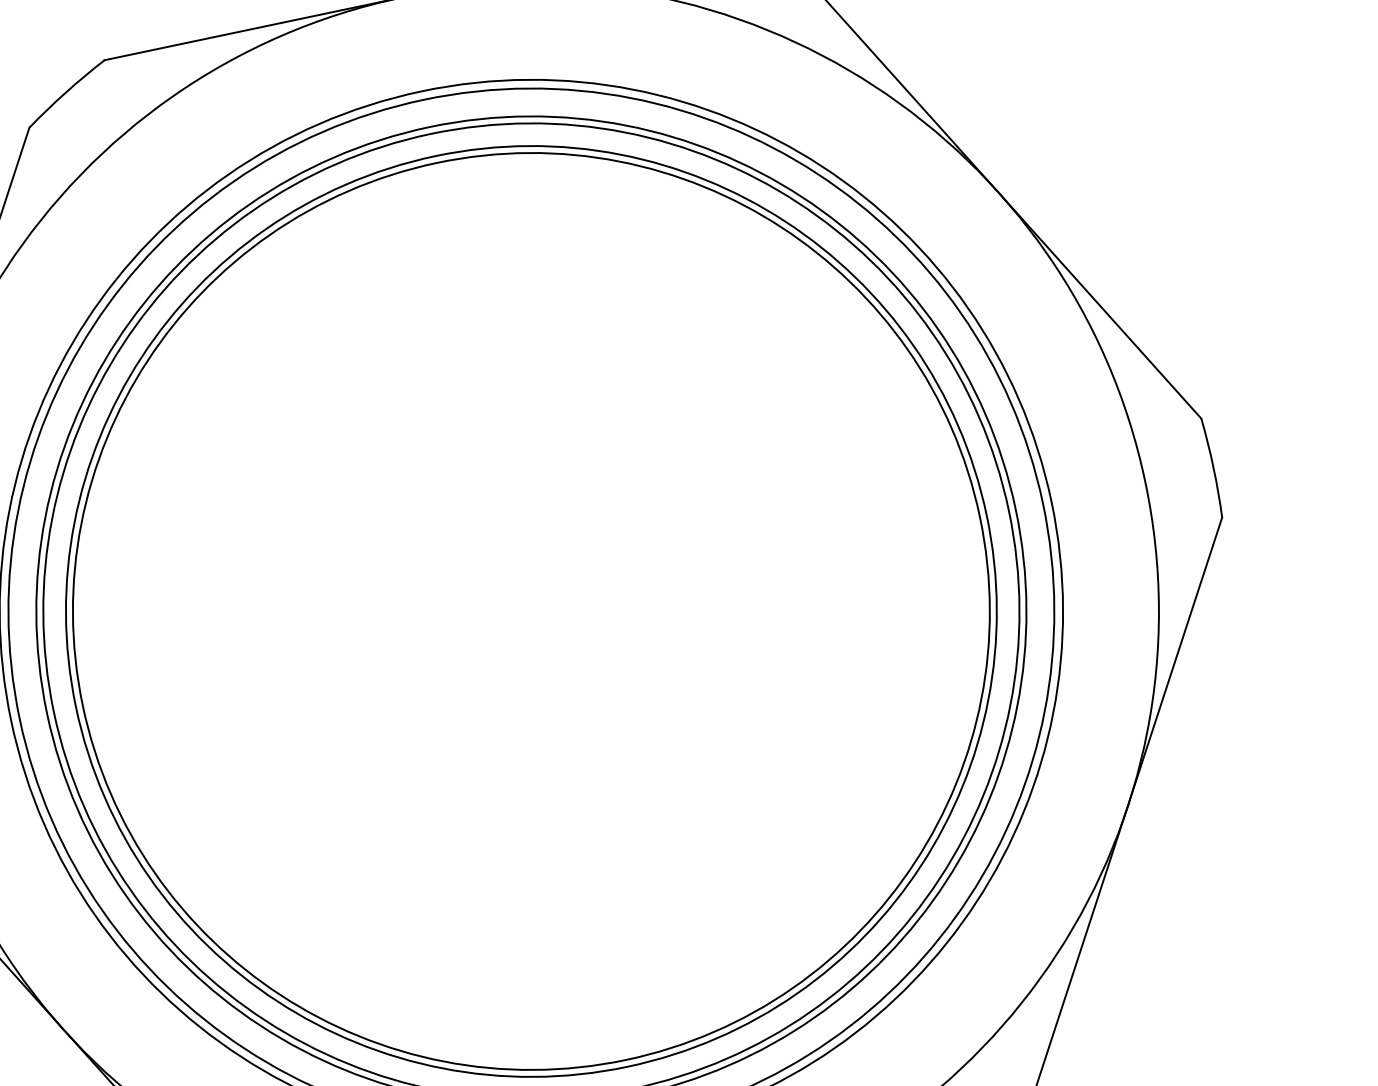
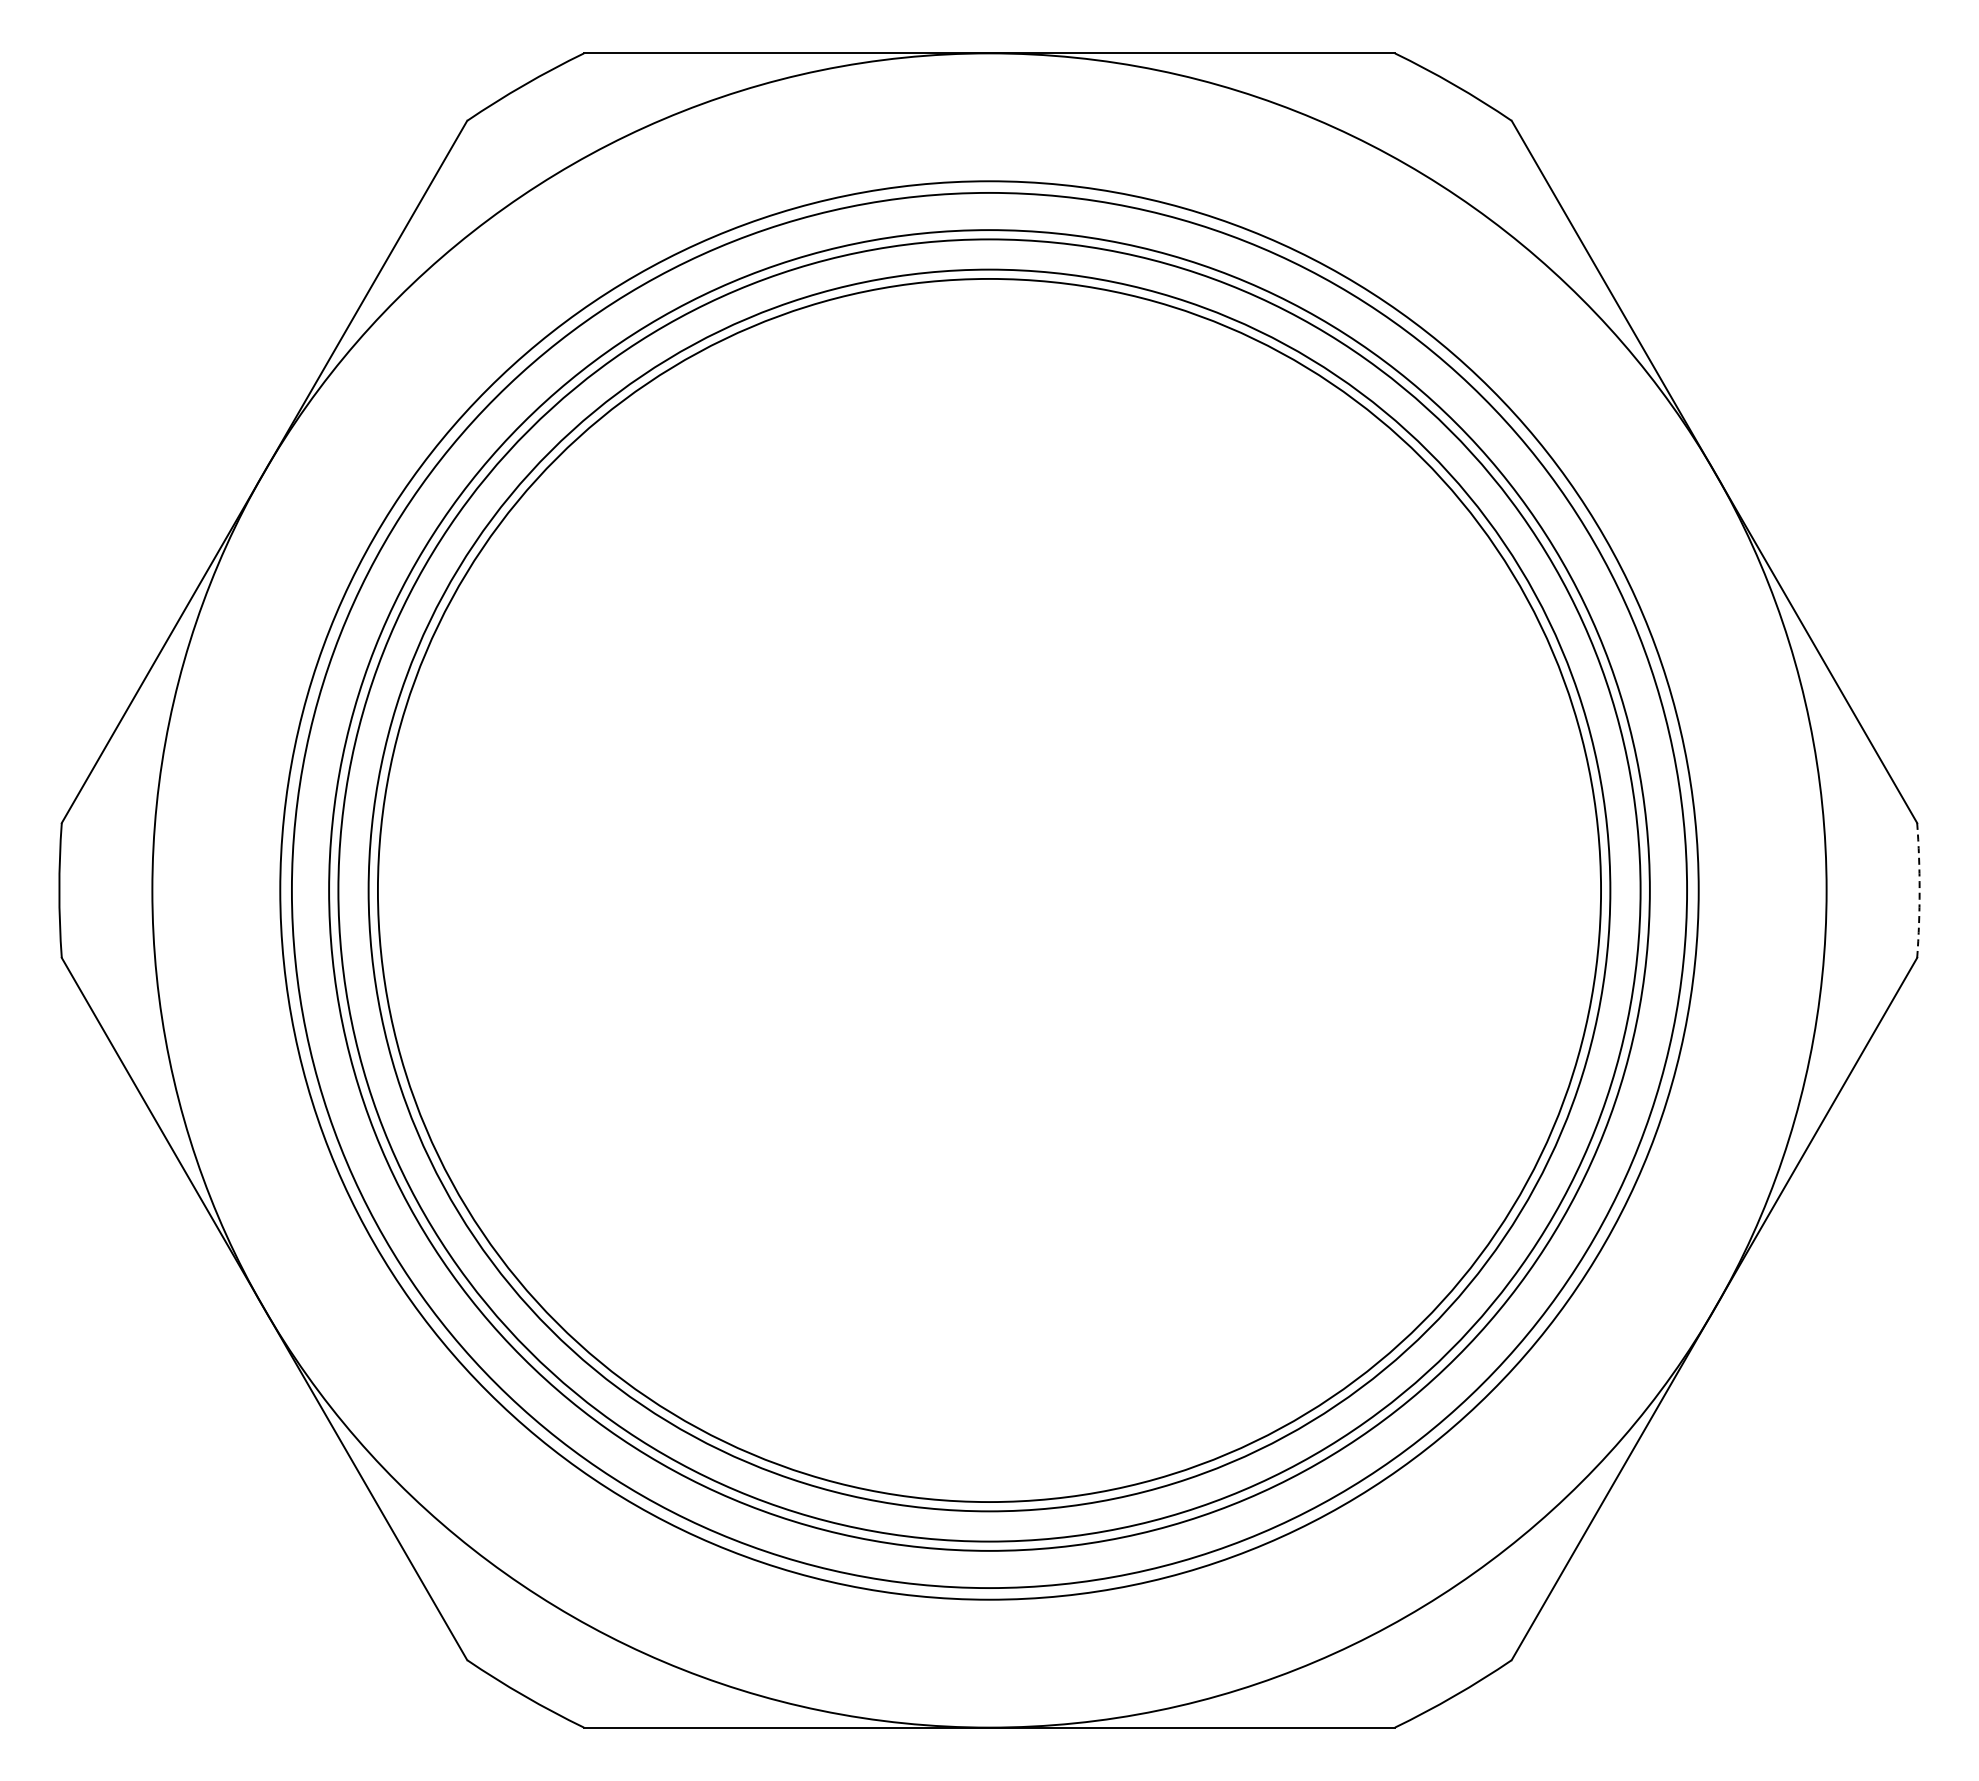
arc: (1213, 467) -> (1919, 890), solid -> dashed

